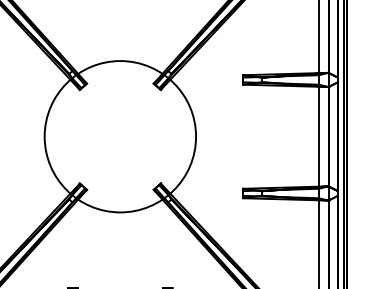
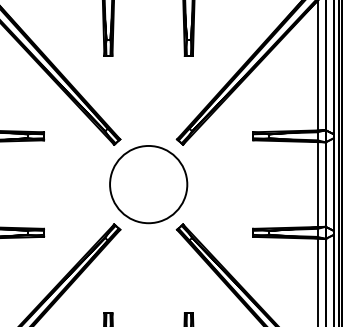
circle: (120, 136) -> (148, 184), size x0.6

